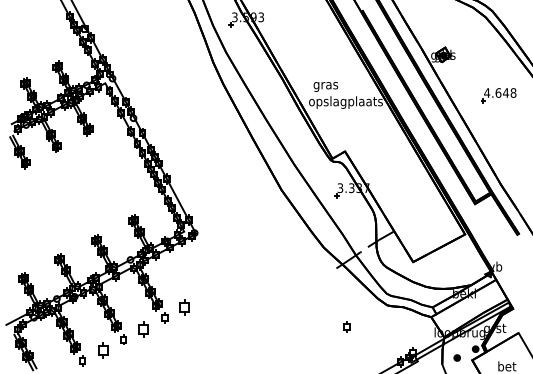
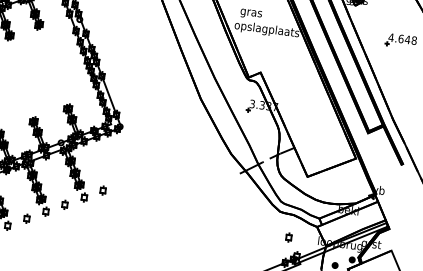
part: (184, 307) -> (102, 190), size x0.62
part: (346, 326) -> (288, 236), moved
part: (143, 328) -> (64, 204), size x0.62
part: (102, 350) -> (26, 218), size x0.62

